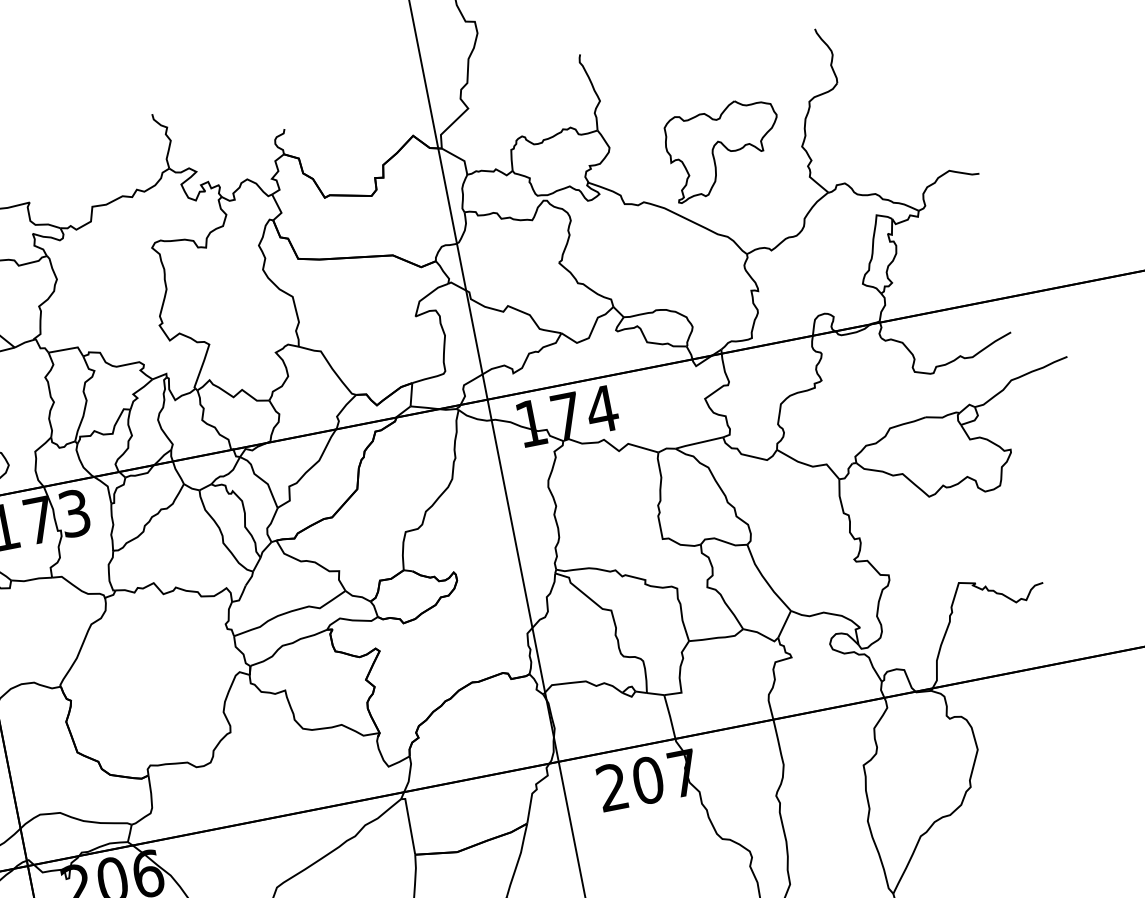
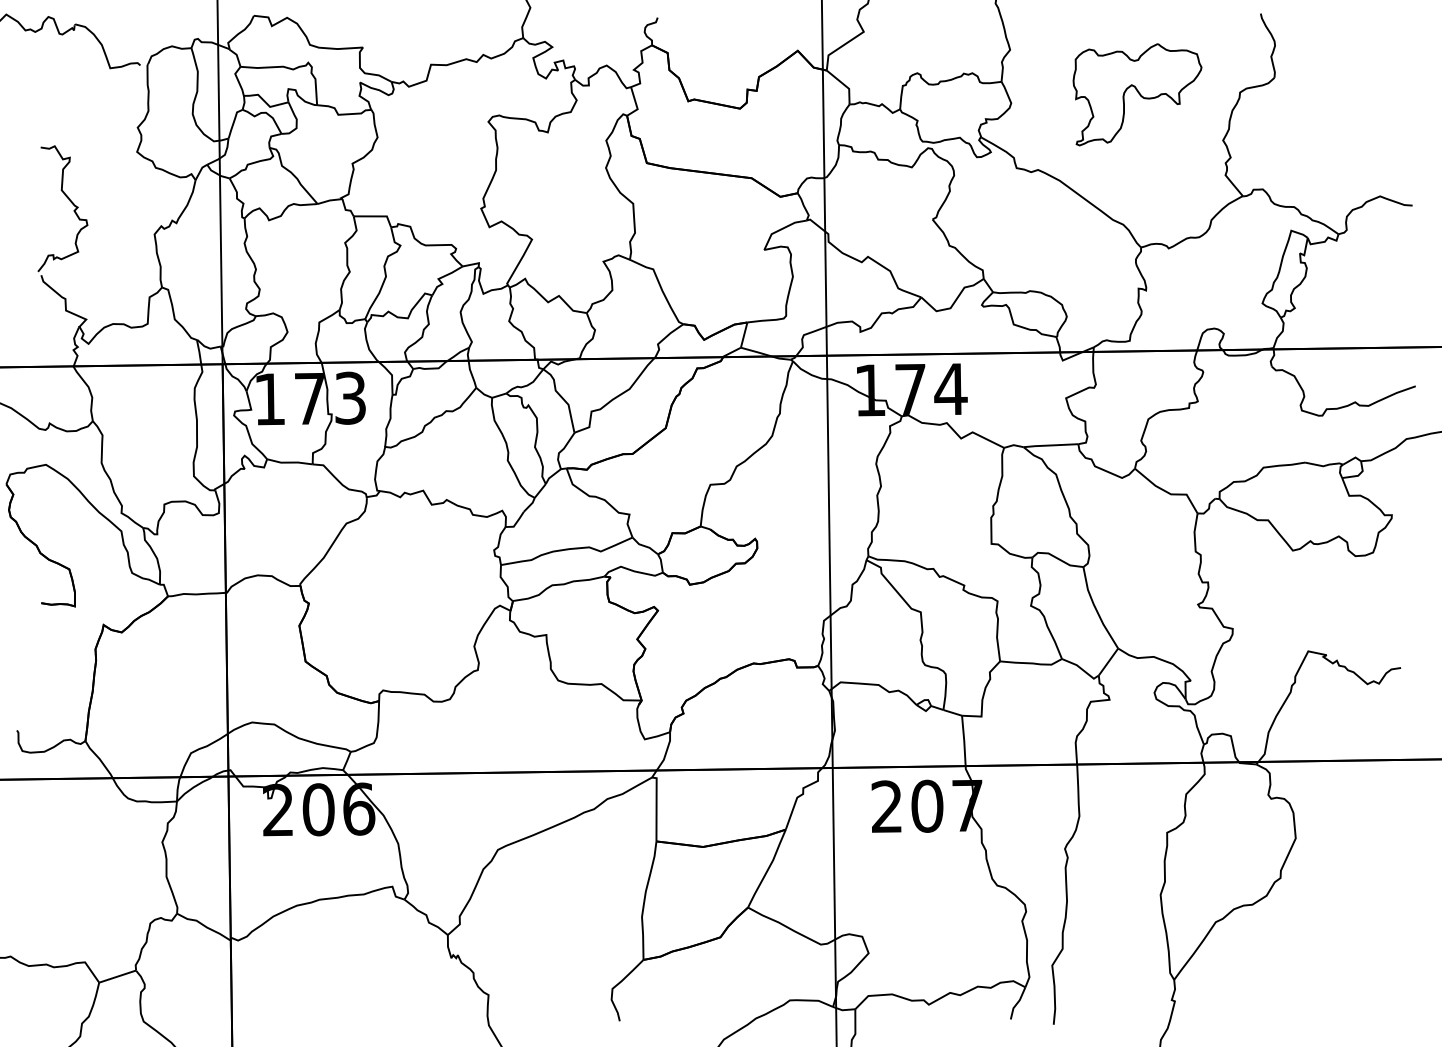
part: (724, 148) -> (1137, 94), moved

